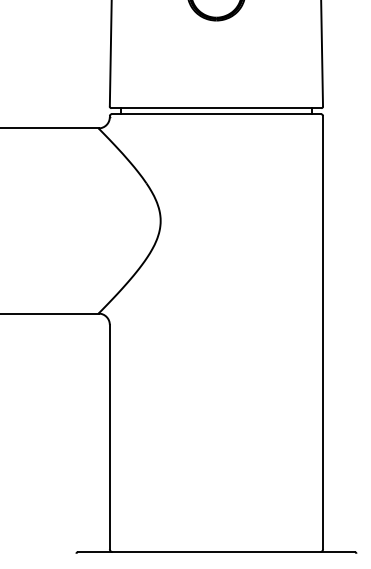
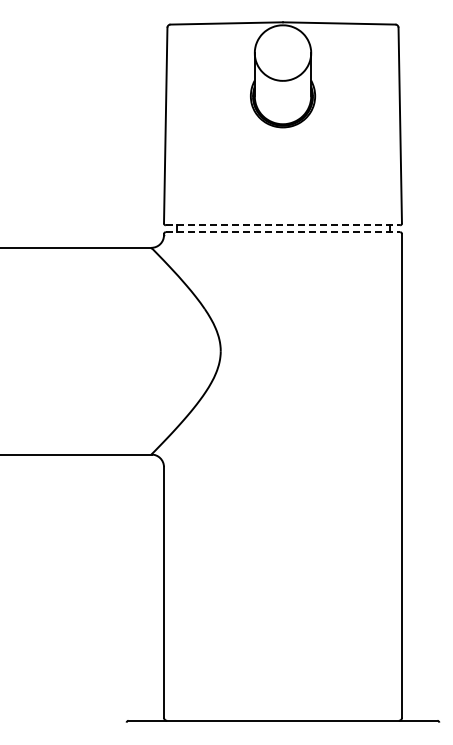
line: (216, 108) -> (283, 225), solid -> dashed
line: (216, 114) -> (283, 232), solid -> dashed

